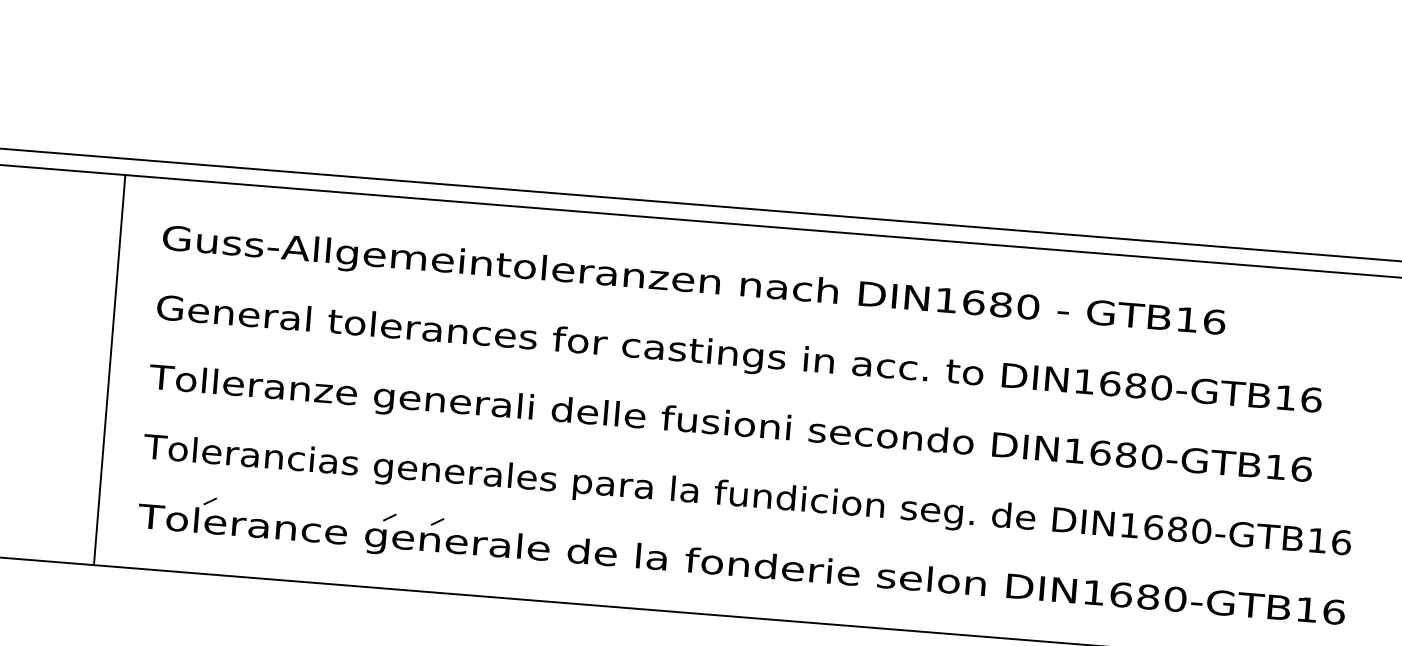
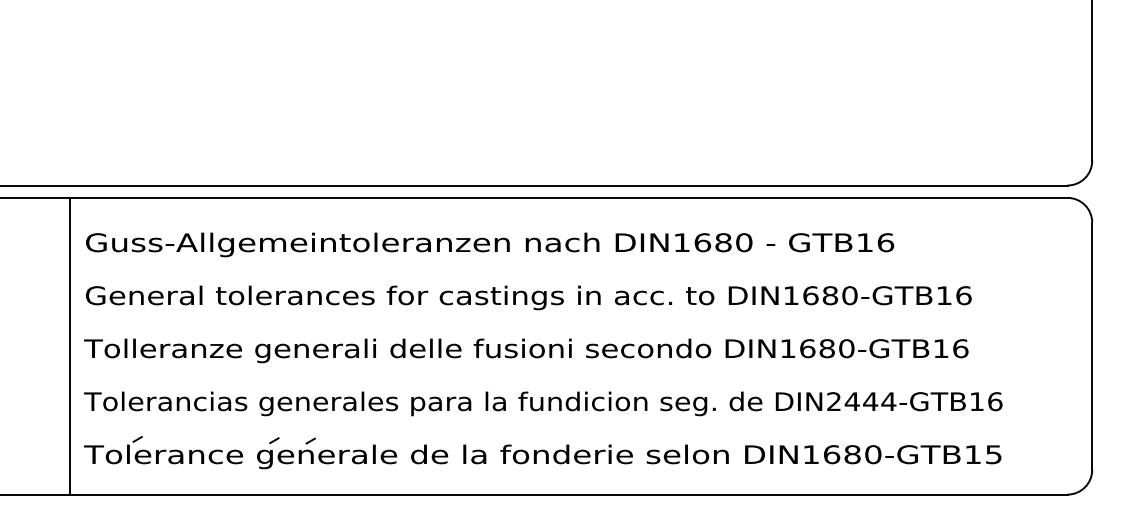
line: (109, 369) -> (69, 345), moved
text: (1165, 528) -> (861, 401), DIN1680-GTB16 -> DIN2444-GTB16
text: (1333, 611) -> (993, 454), DIN1680-GTB16 -> DIN1680-GTB15

